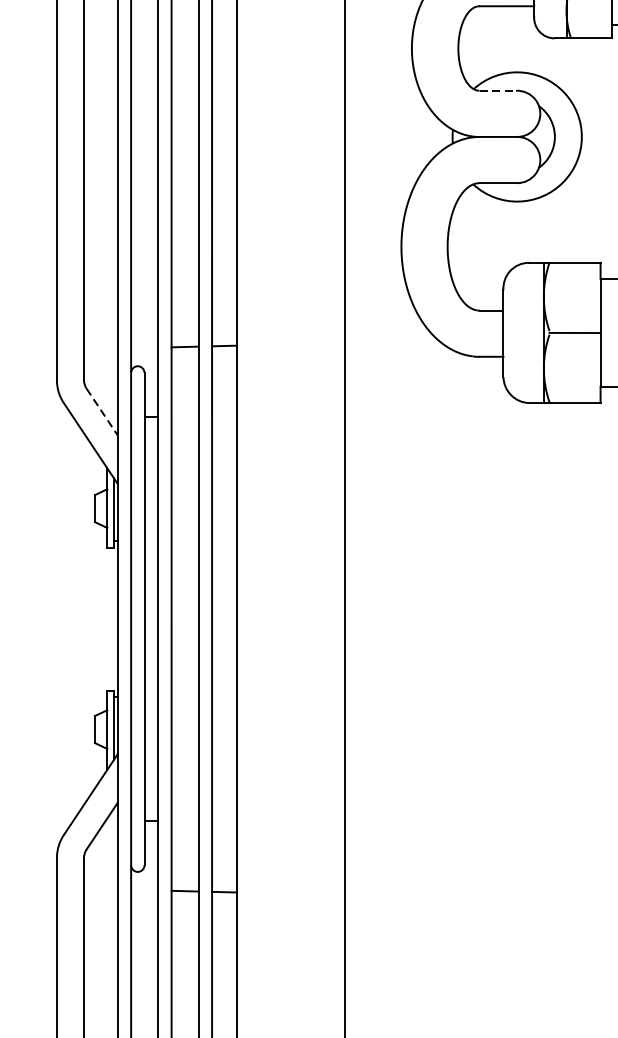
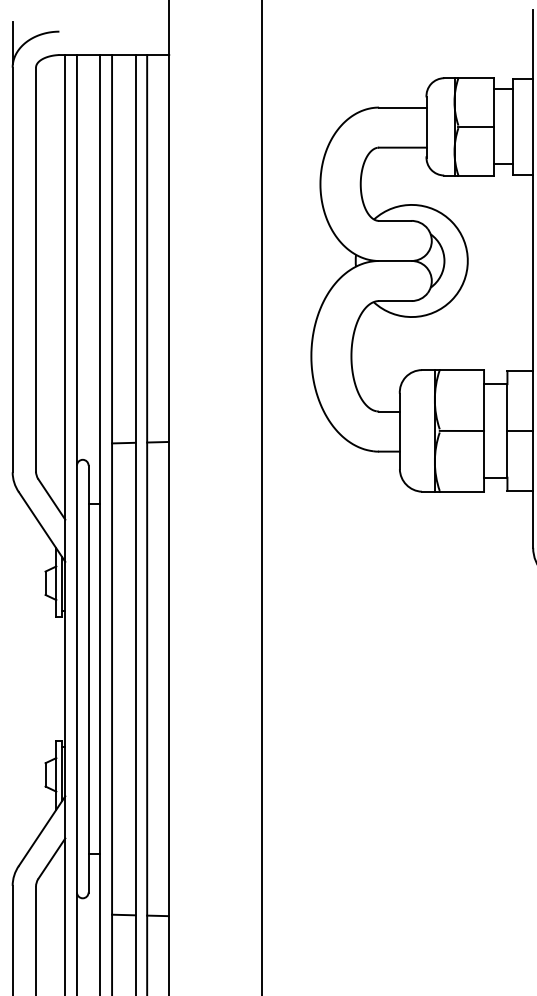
line: (497, 90) -> (394, 220), dashed -> solid
line: (102, 412) -> (52, 499), dashed -> solid

